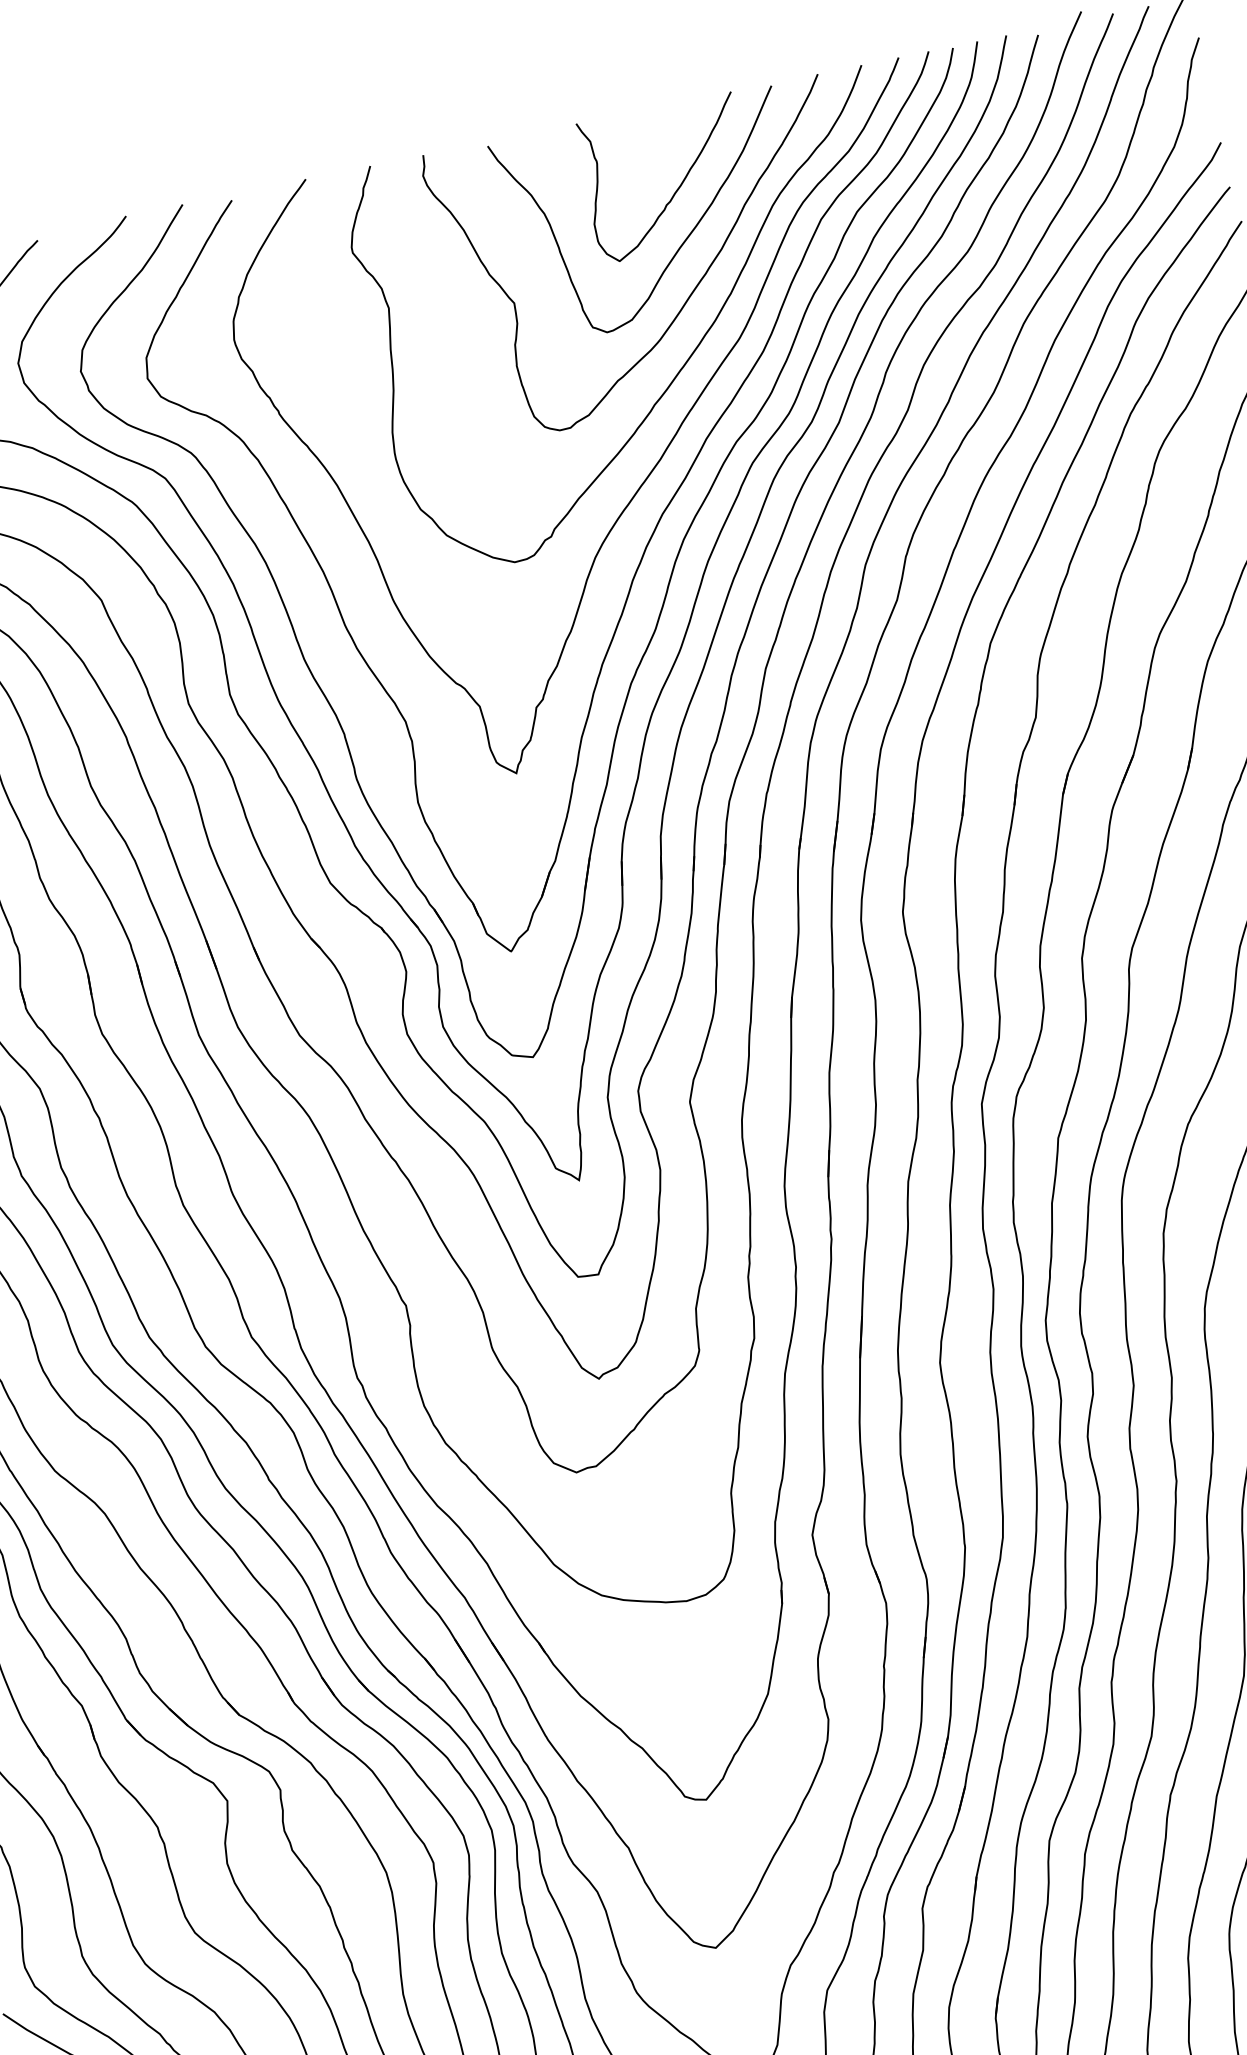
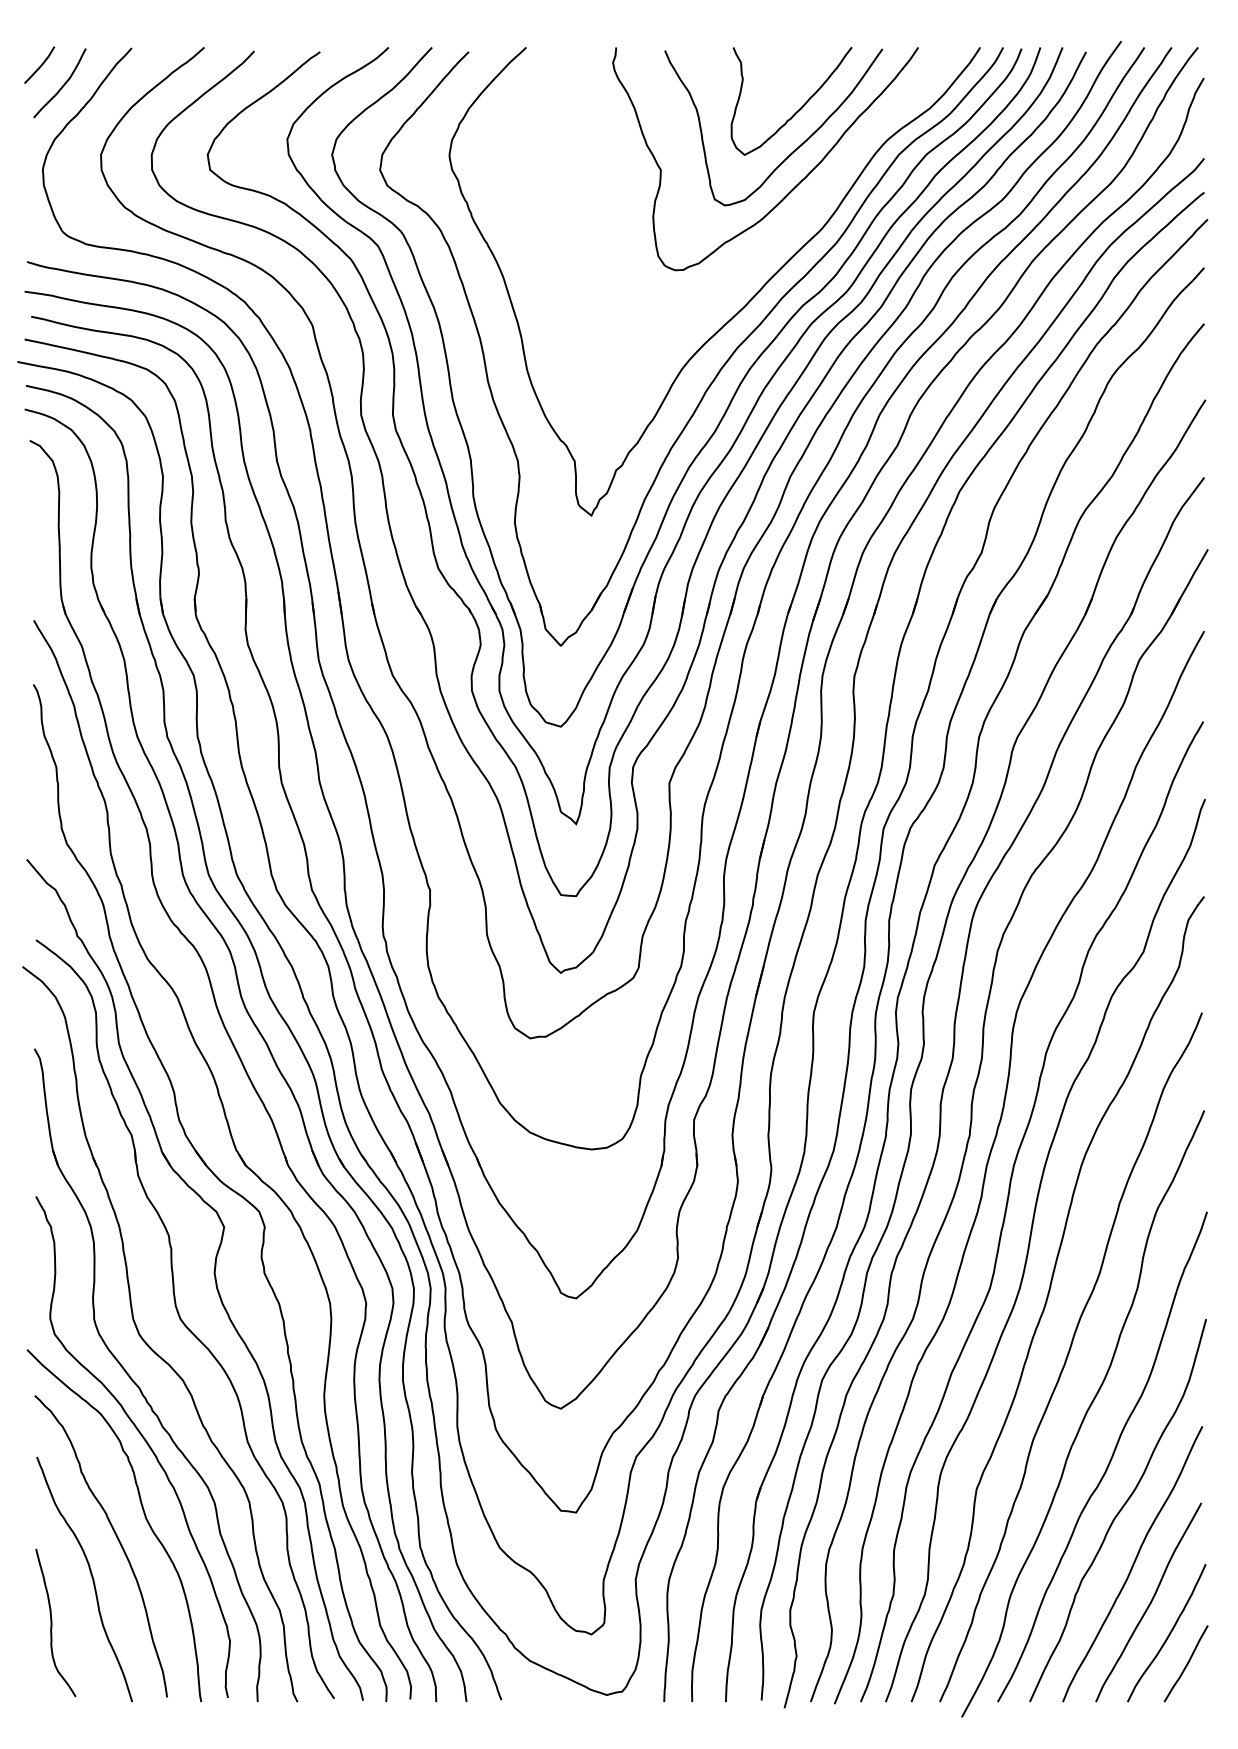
curve: (685, 361) -> (777, 238), removed

